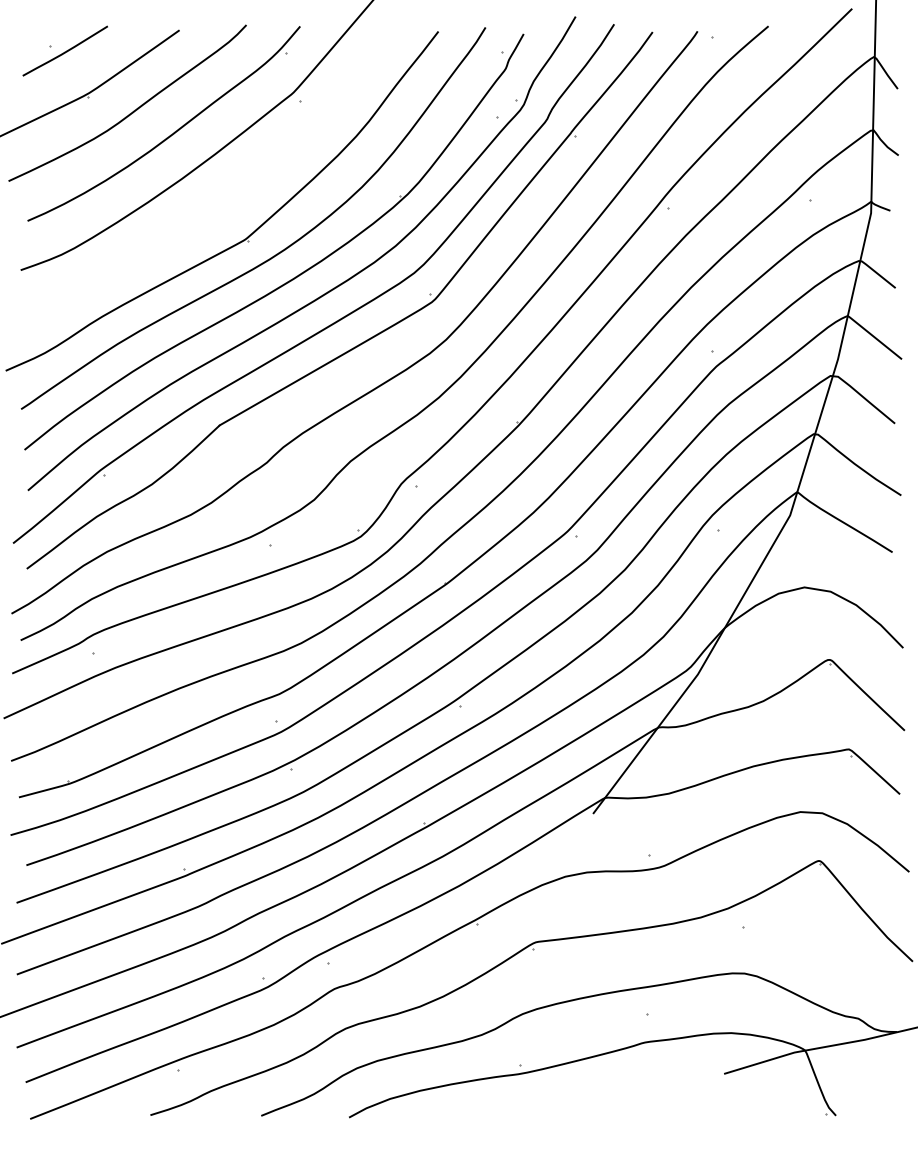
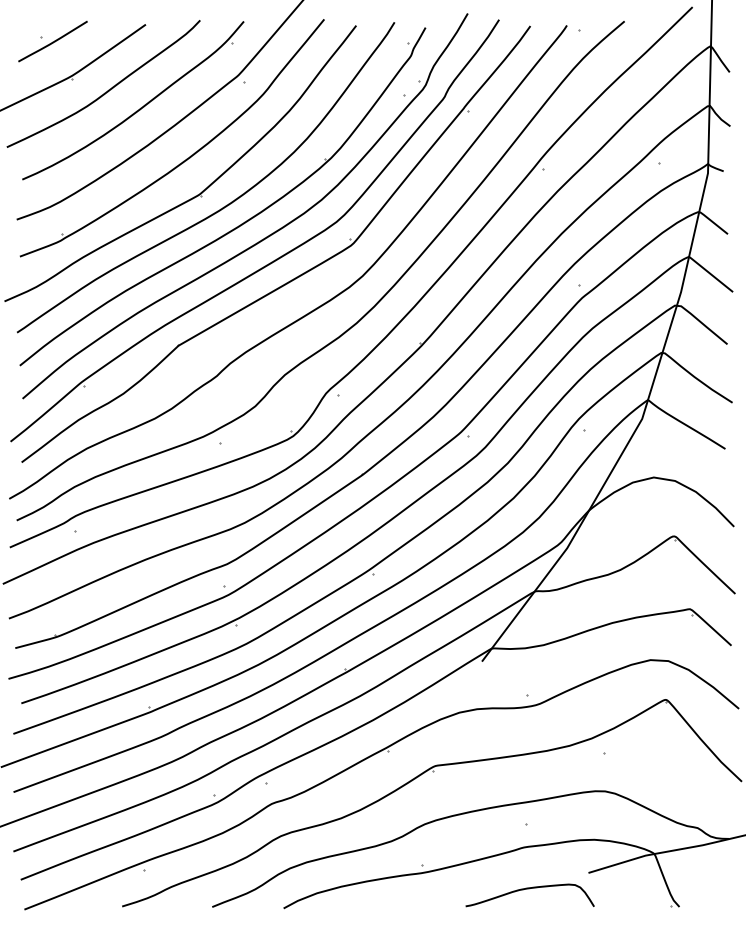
part: (229, 194) -> (186, 158), added
curve: (651, 1094) -> (529, 889), added

